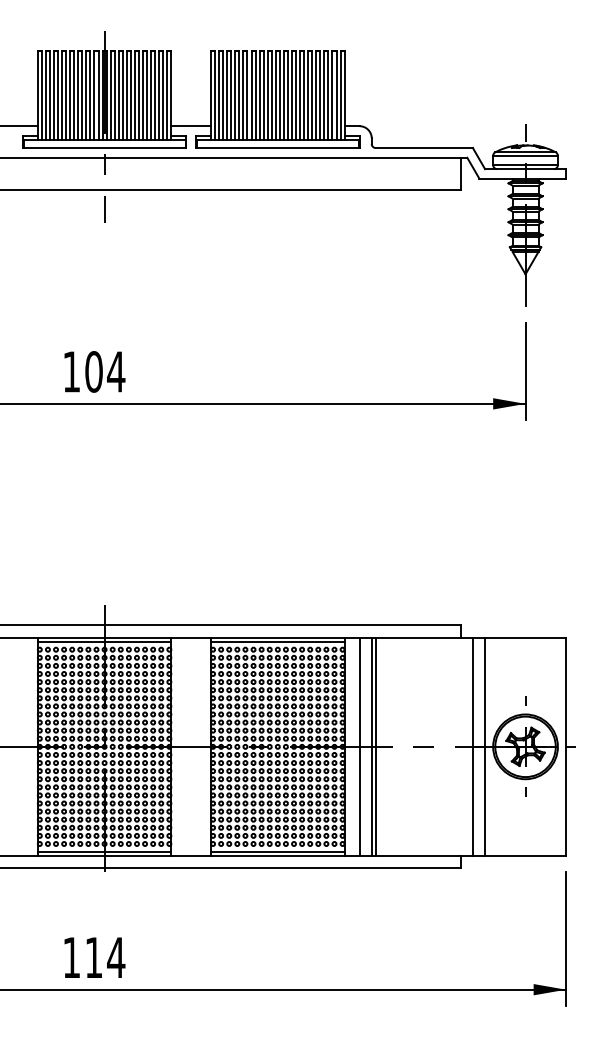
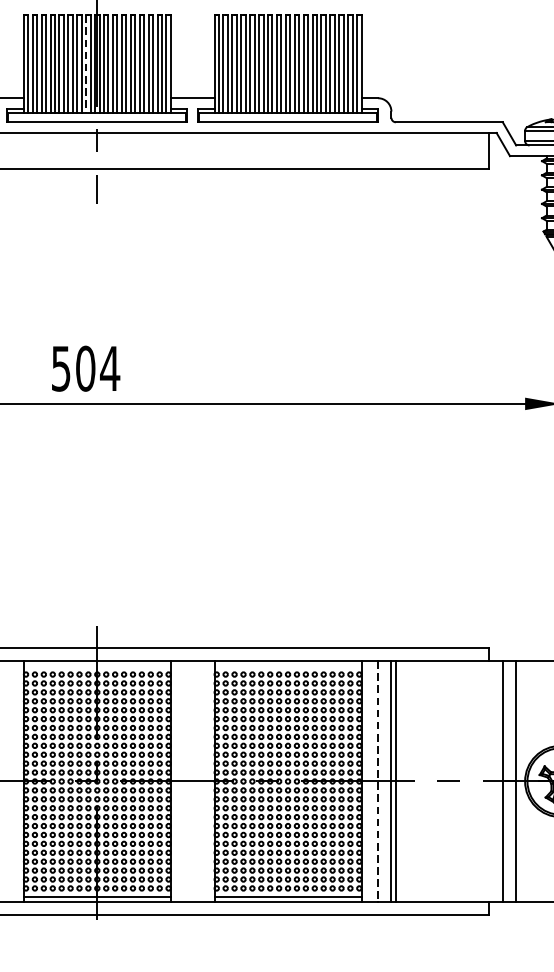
line: (94, 95) -> (86, 64), solid -> dashed
text: (71, 371) -> (60, 368), 104 -> 504
line: (104, 641) -> (97, 665), removed
line: (277, 641) -> (287, 665), removed
line: (359, 747) -> (377, 782), solid -> dashed

